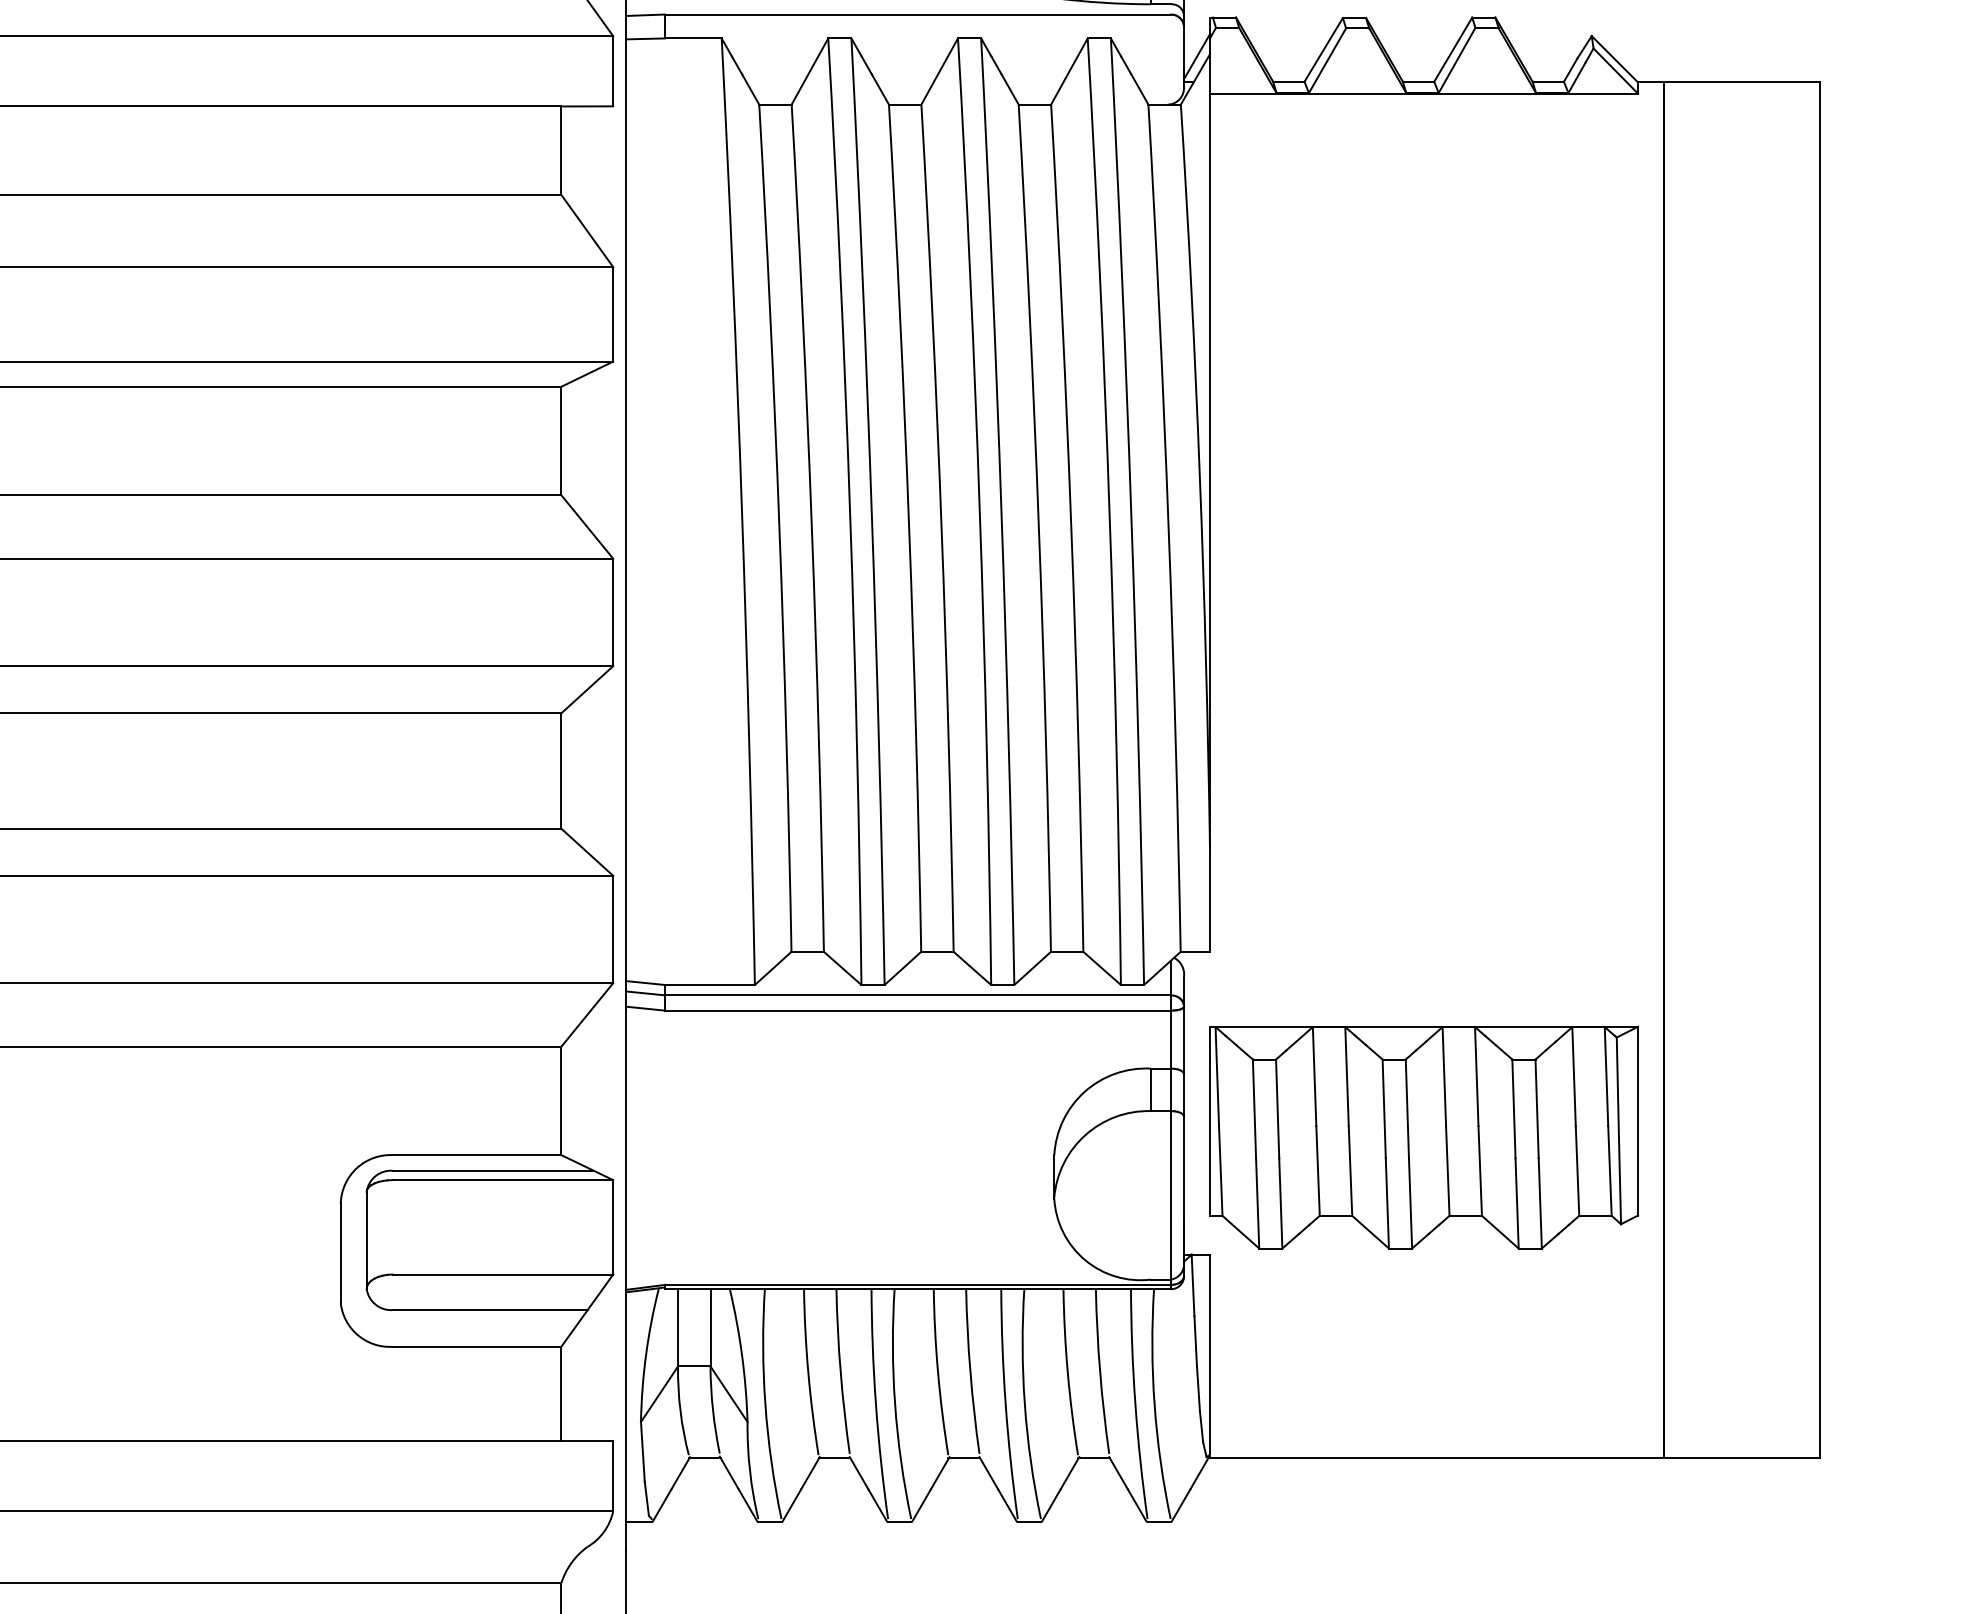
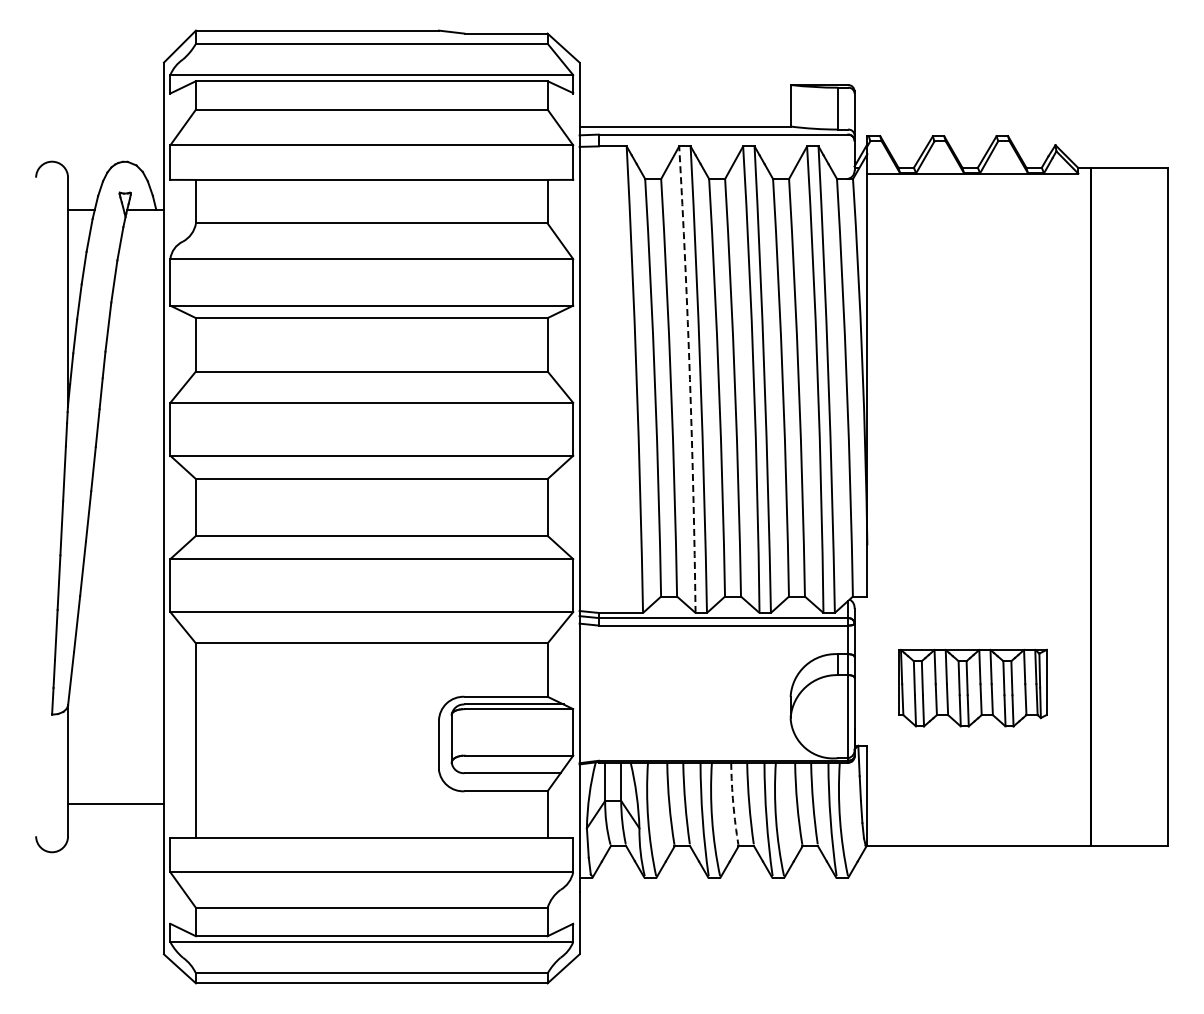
arc: (849, 511) -> (689, 379), solid -> dashed
part: (1423, 1136) -> (972, 687), size x0.7
arc: (938, 1371) -> (733, 803), solid -> dashed

